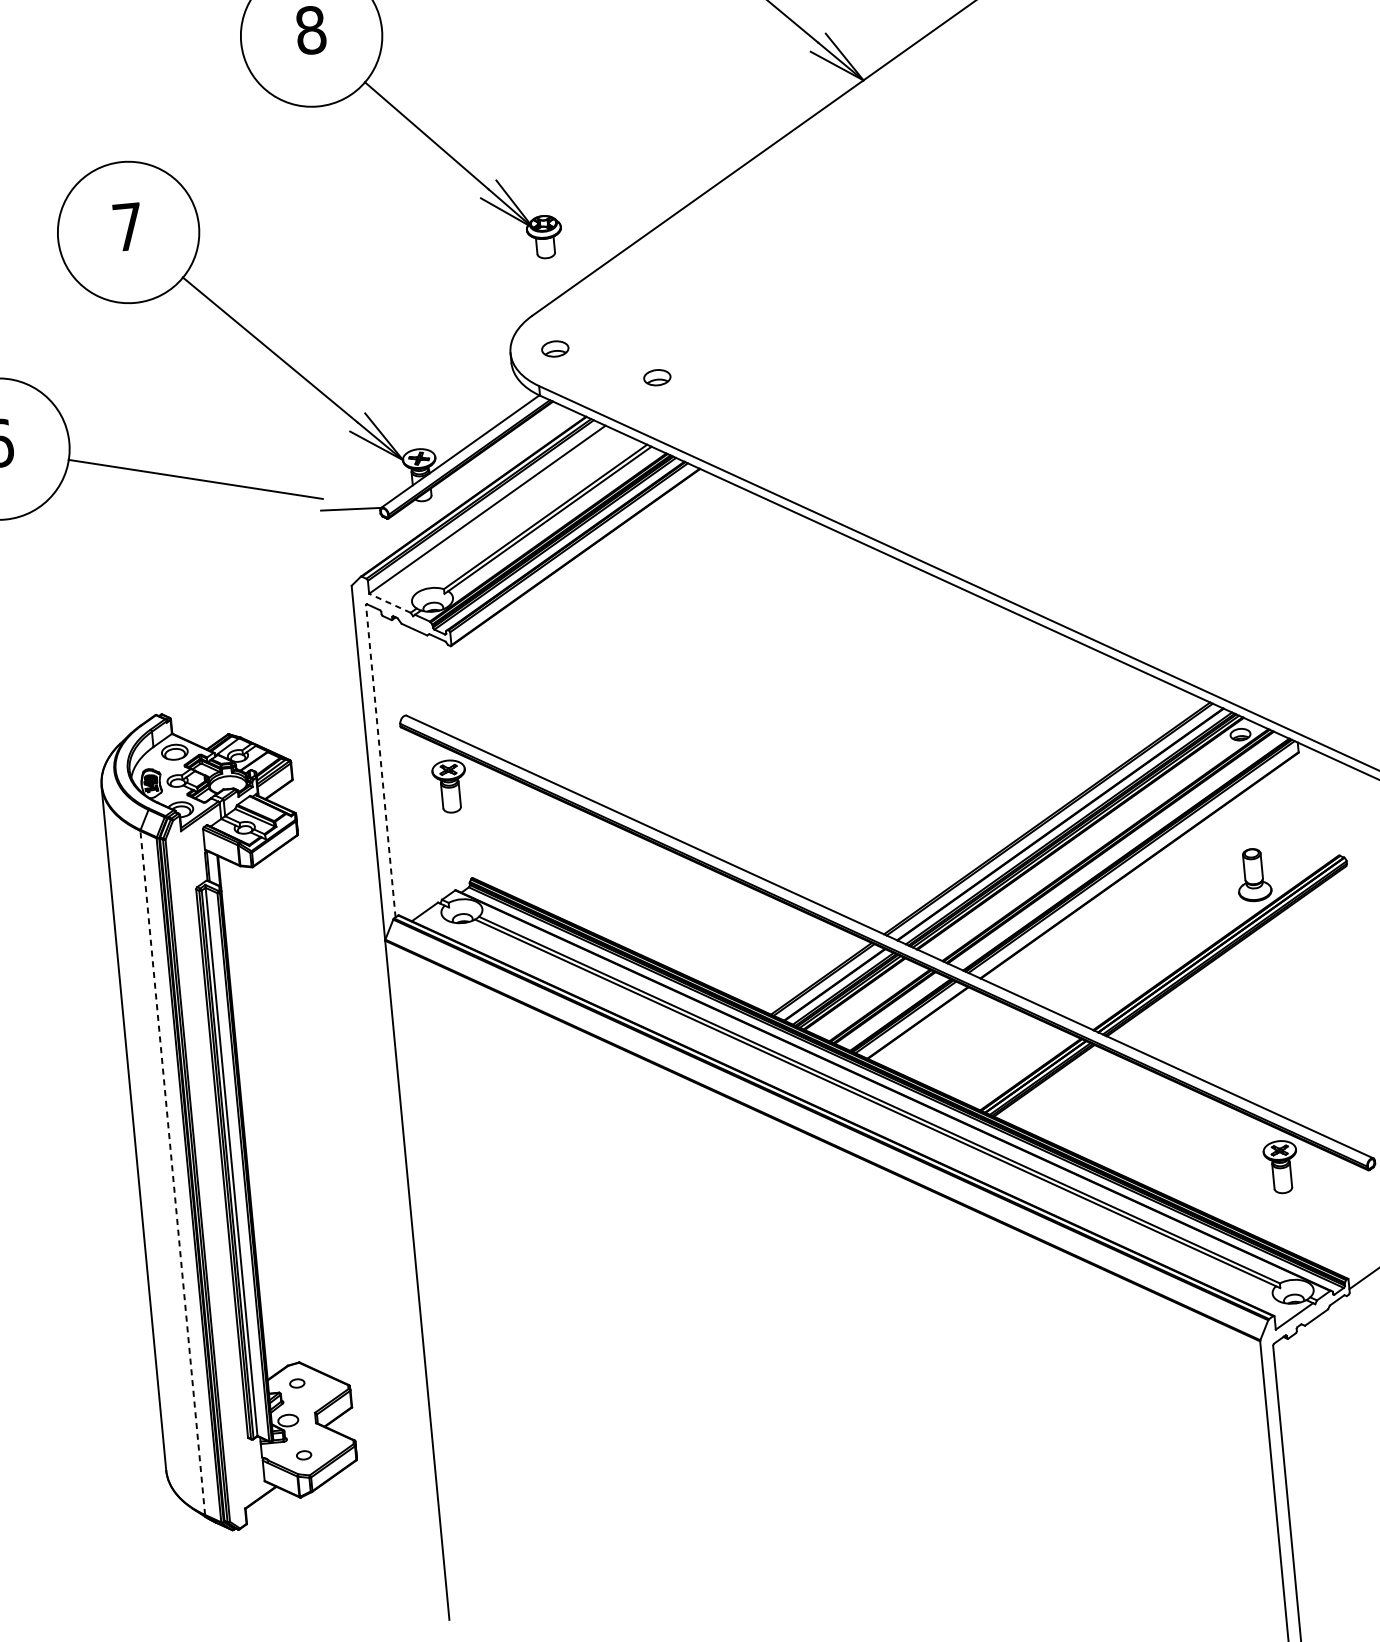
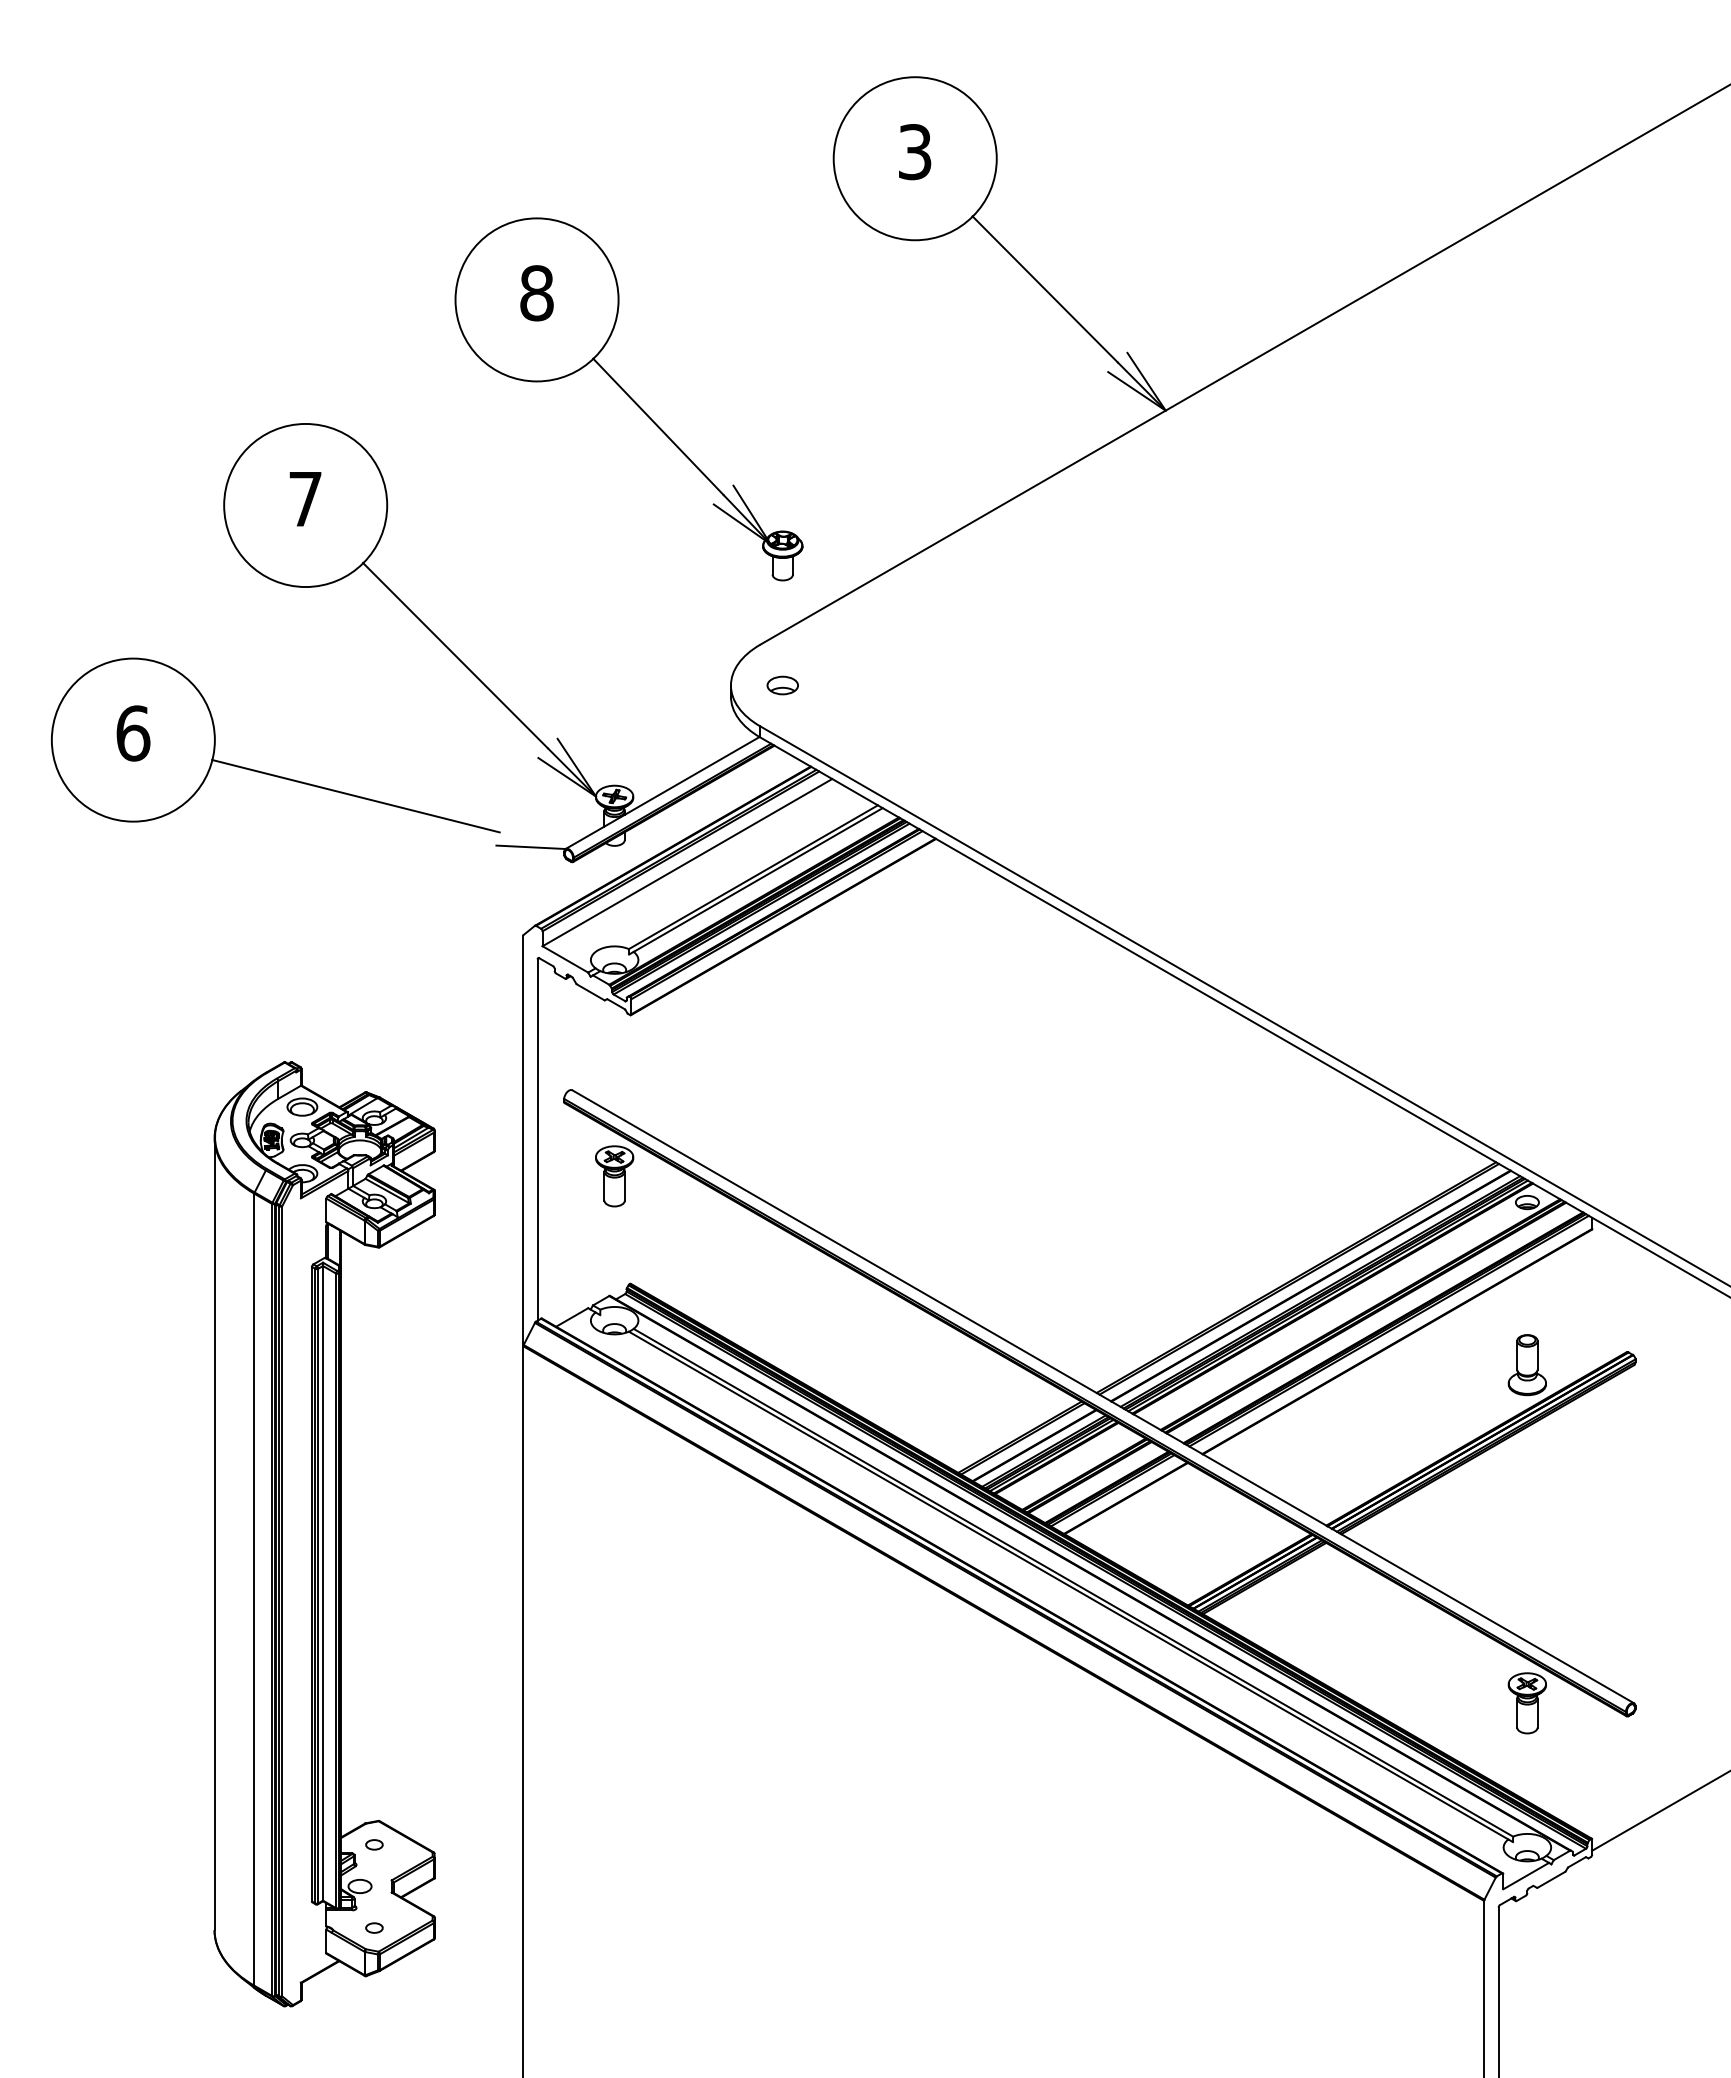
part: (657, 377) -> (896, 729), removed
line: (389, 603) -> (564, 959), dashed -> solid
line: (380, 761) -> (537, 1139), dashed -> solid
line: (172, 1172) -> (254, 1589), dashed -> solid

